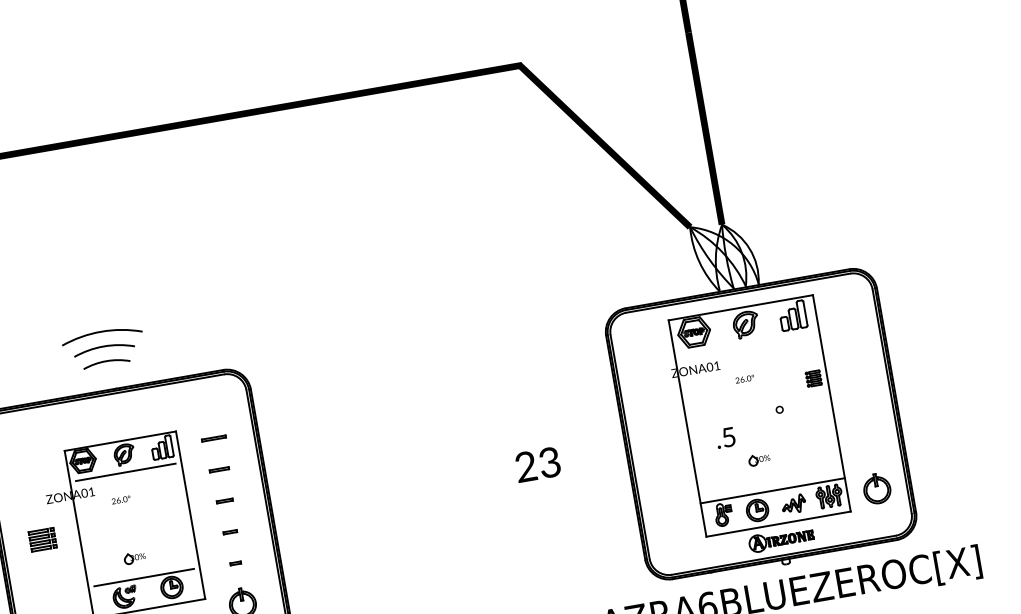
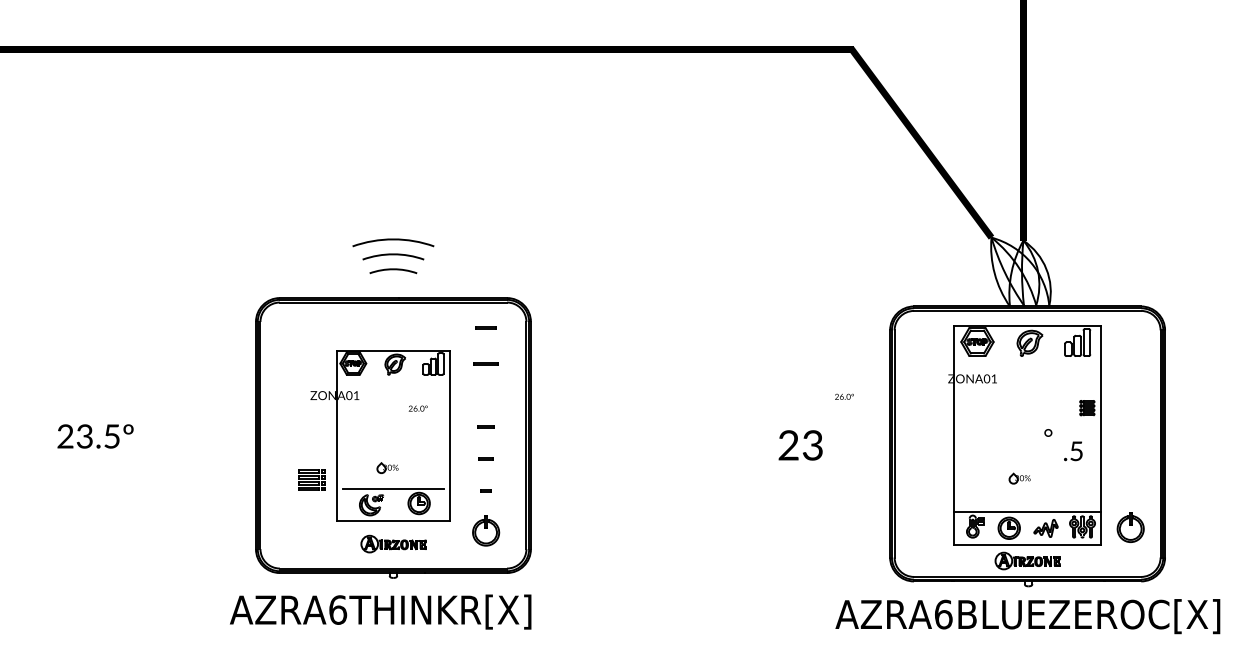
text: (744, 378) -> (844, 396), moved
text: (725, 438) -> (1073, 451), moved
line: (218, 469) -> (485, 327), moved
line: (125, 472) -> (393, 382), removed
text: (120, 500) -> (417, 408), moved
part: (42, 539) -> (311, 479), moved

